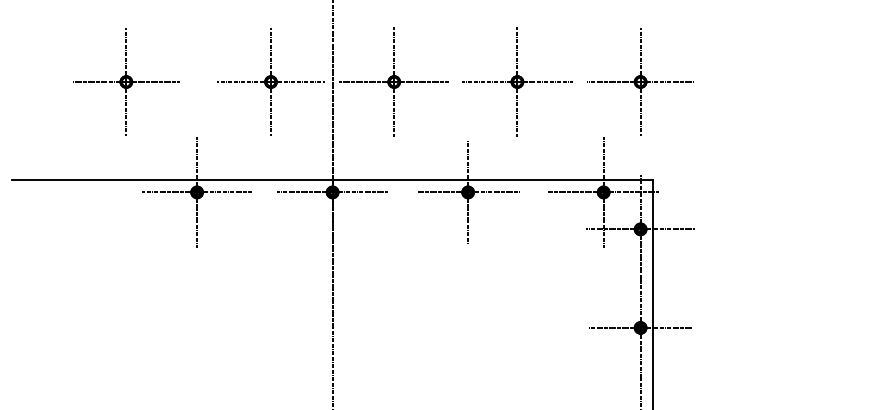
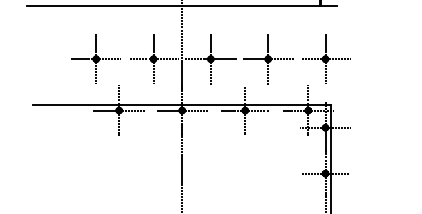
part: (124, 80) -> (95, 58), moved

